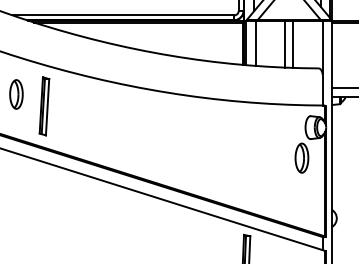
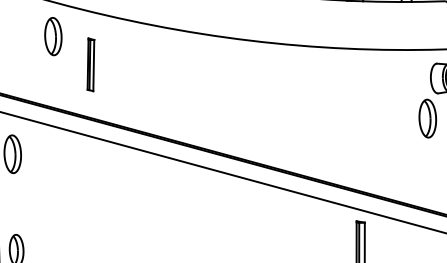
part: (16, 94) -> (53, 36), moved
part: (44, 106) -> (90, 65), size x0.7

